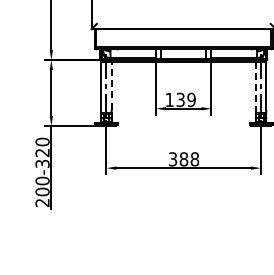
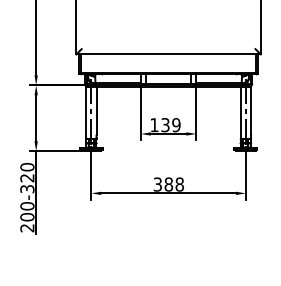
line: (111, 85) -> (96, 110), dashed -> solid
line: (255, 87) -> (240, 112), dashed -> solid

